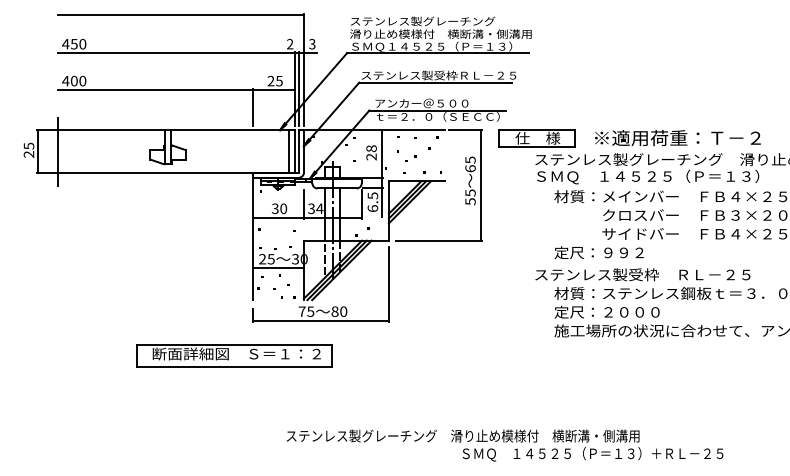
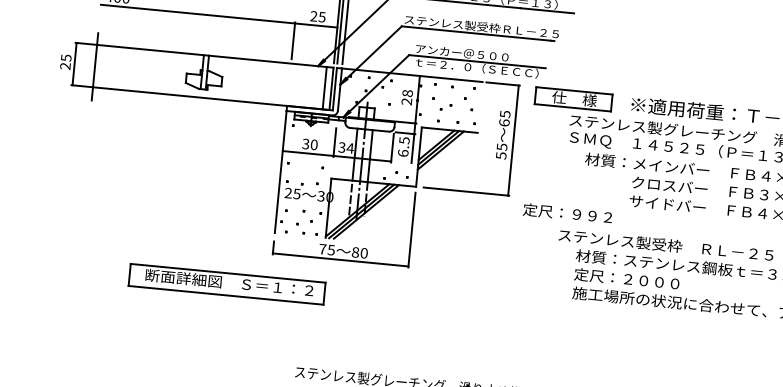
text: (598, 252) -> (567, 213), moved
line: (277, 268) -> (302, 203), removed
part: (234, 355) -> (227, 284), moved

